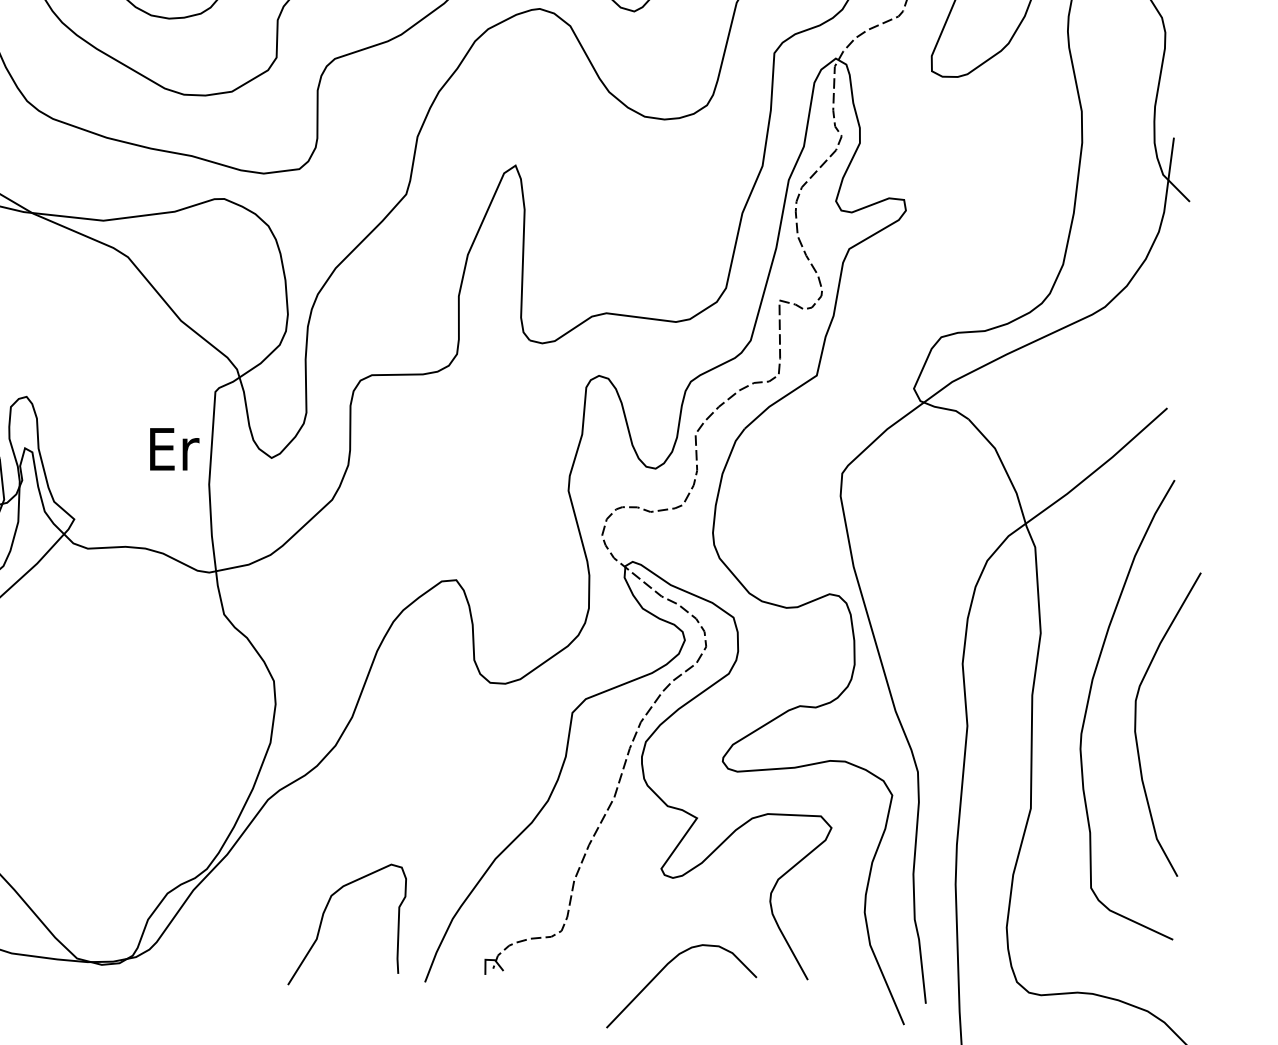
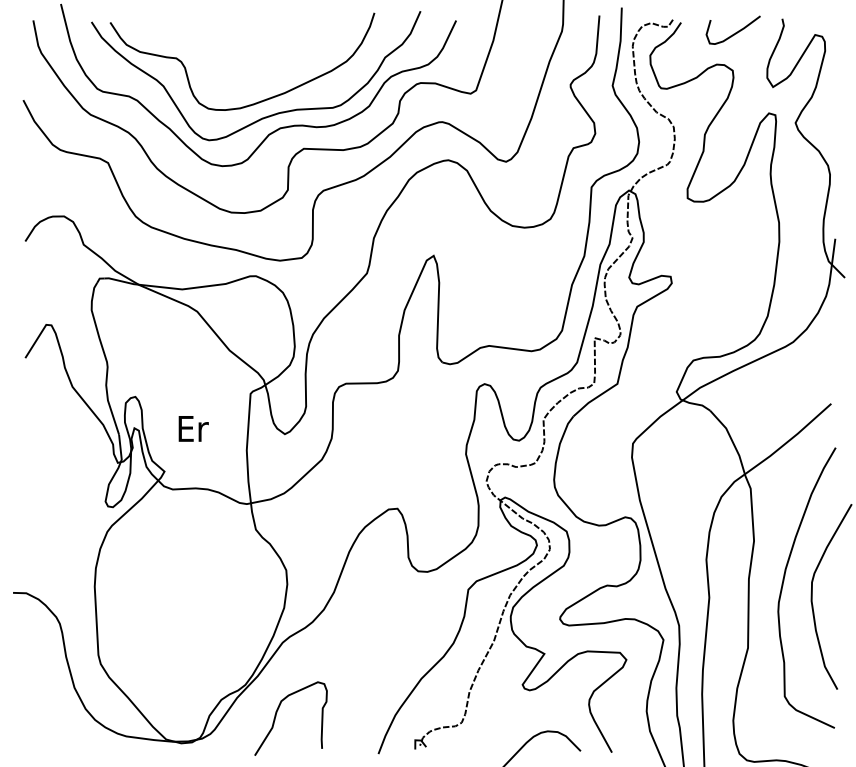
text: (174, 448) -> (193, 428), moved
curve: (323, 920) -> (276, 716), moved

